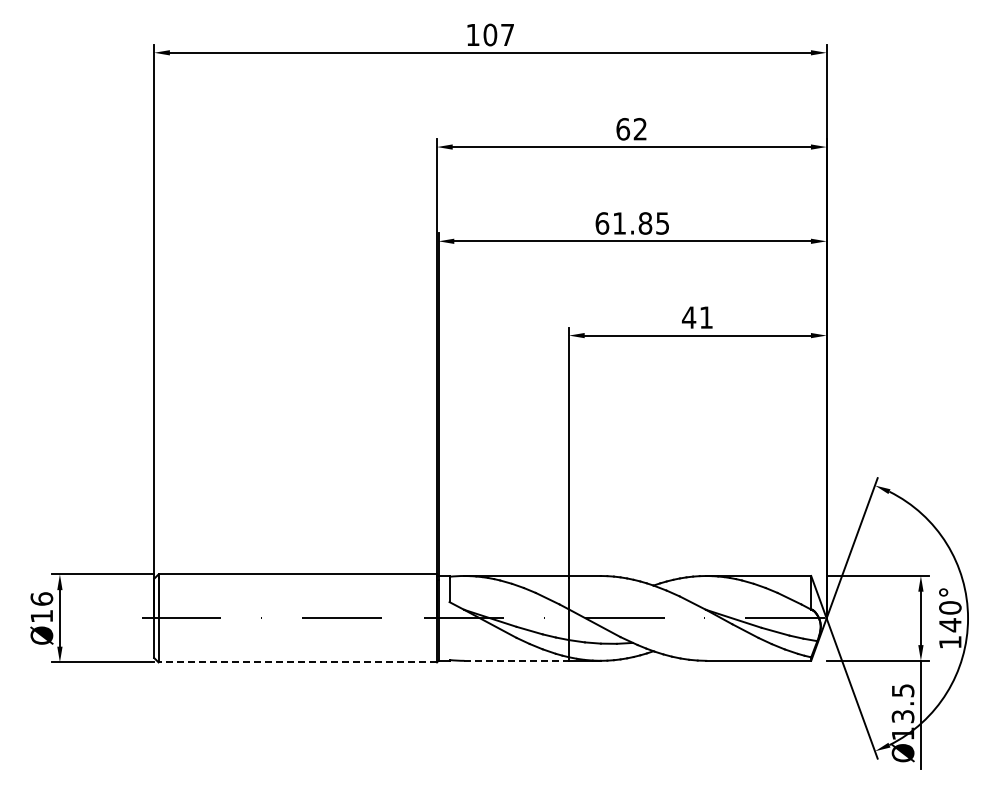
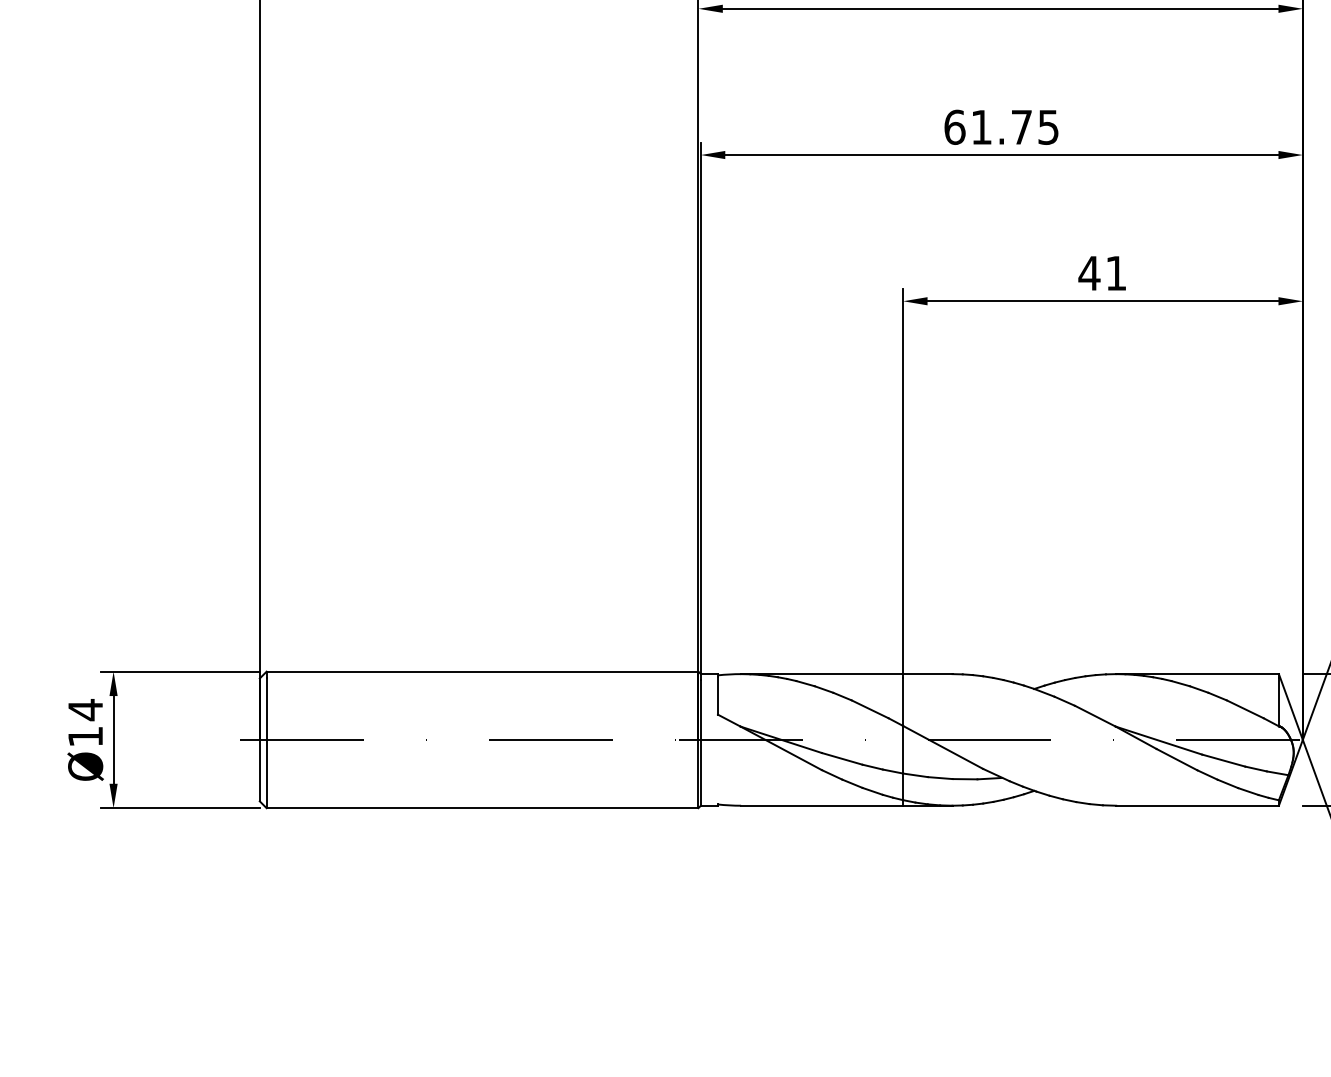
text: (645, 223) -> (1021, 127), 61.85 -> 61.75
text: (41, 599) -> (85, 710), Ø16 -> Ø14
line: (517, 660) -> (823, 805), dashed -> solid
line: (297, 662) -> (482, 808), dashed -> solid

